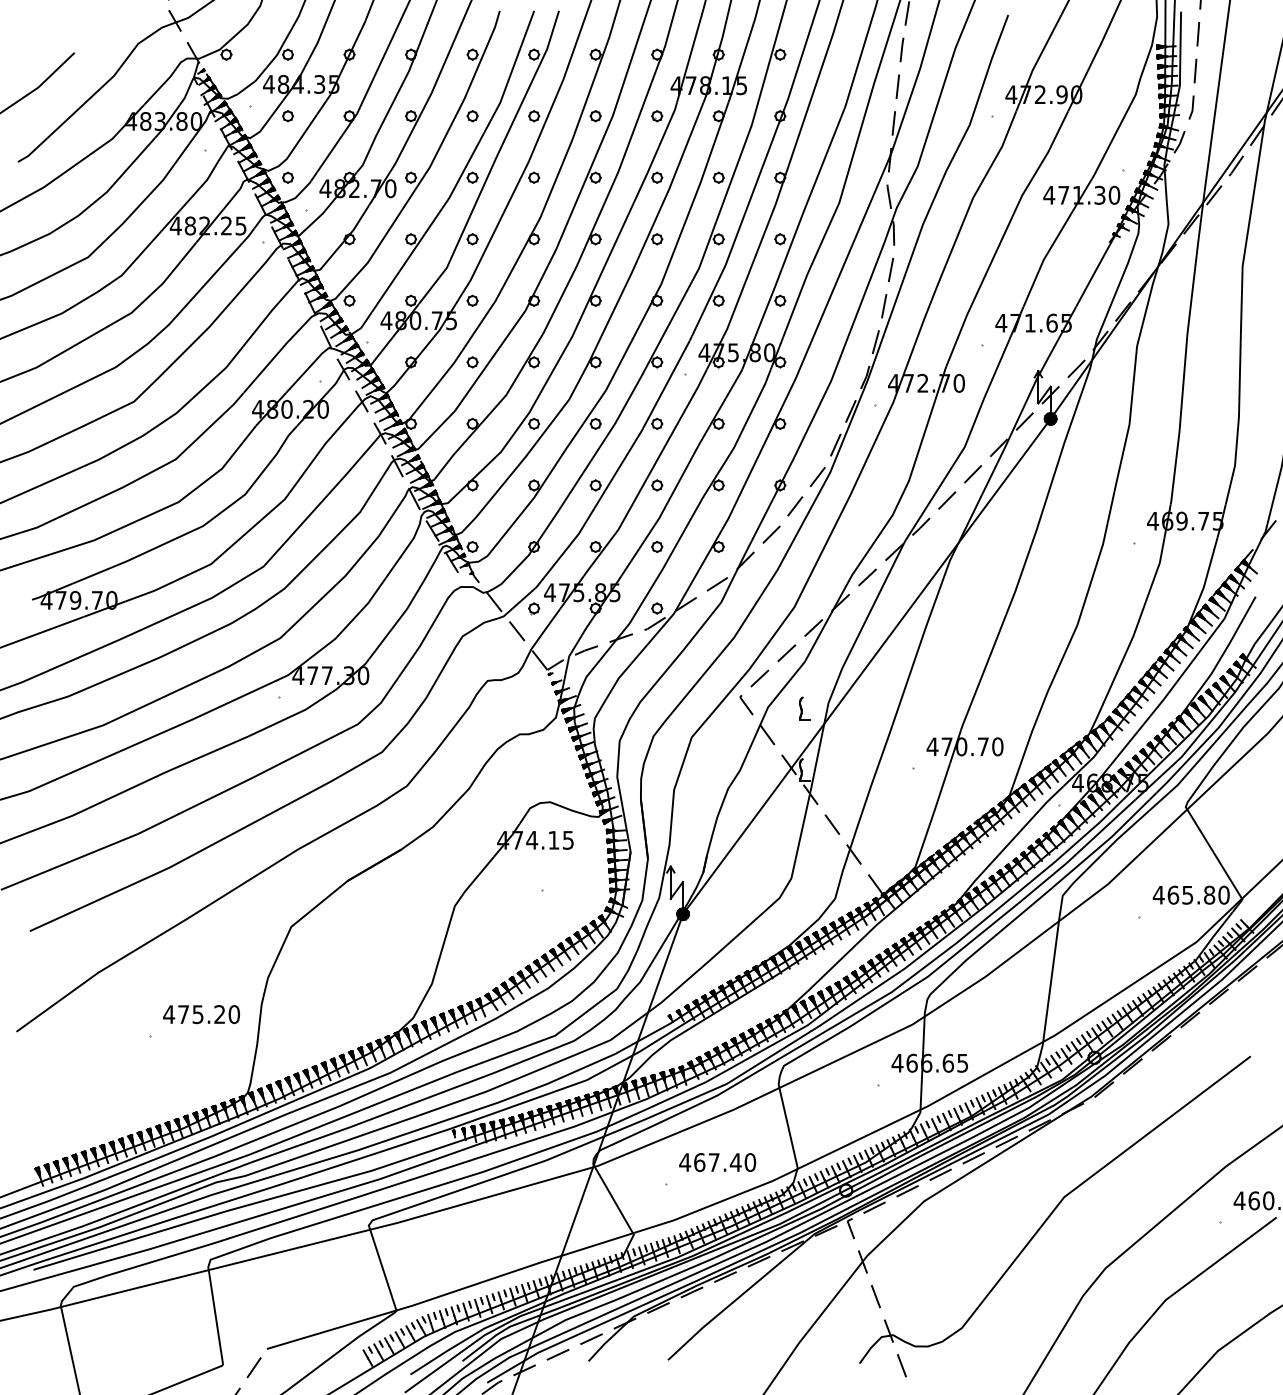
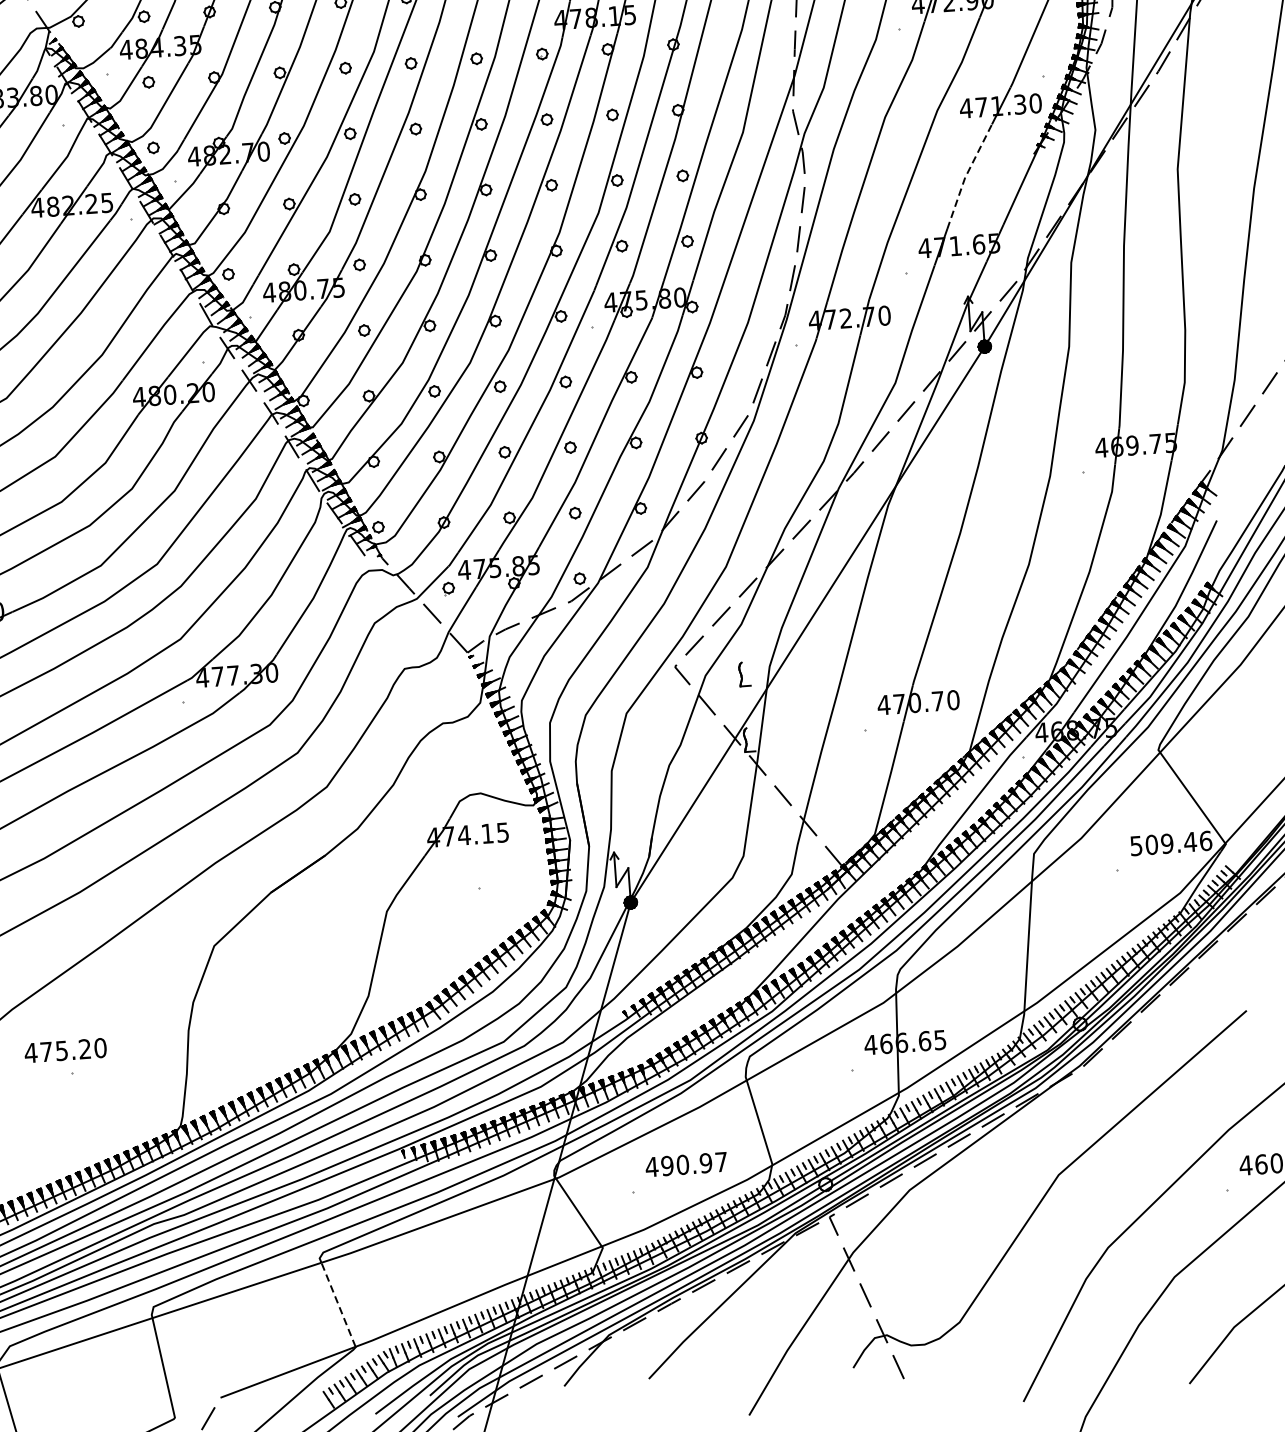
line: (1045, 257) -> (966, 175), solid -> dashed
text: (1190, 894) -> (1170, 842), 465.80 -> 509.46
text: (201, 1014) -> (65, 1050), moved
text: (725, 1162) -> (694, 1163), 467.40 -> 490.97
line: (383, 1269) -> (338, 1304), solid -> dashed

